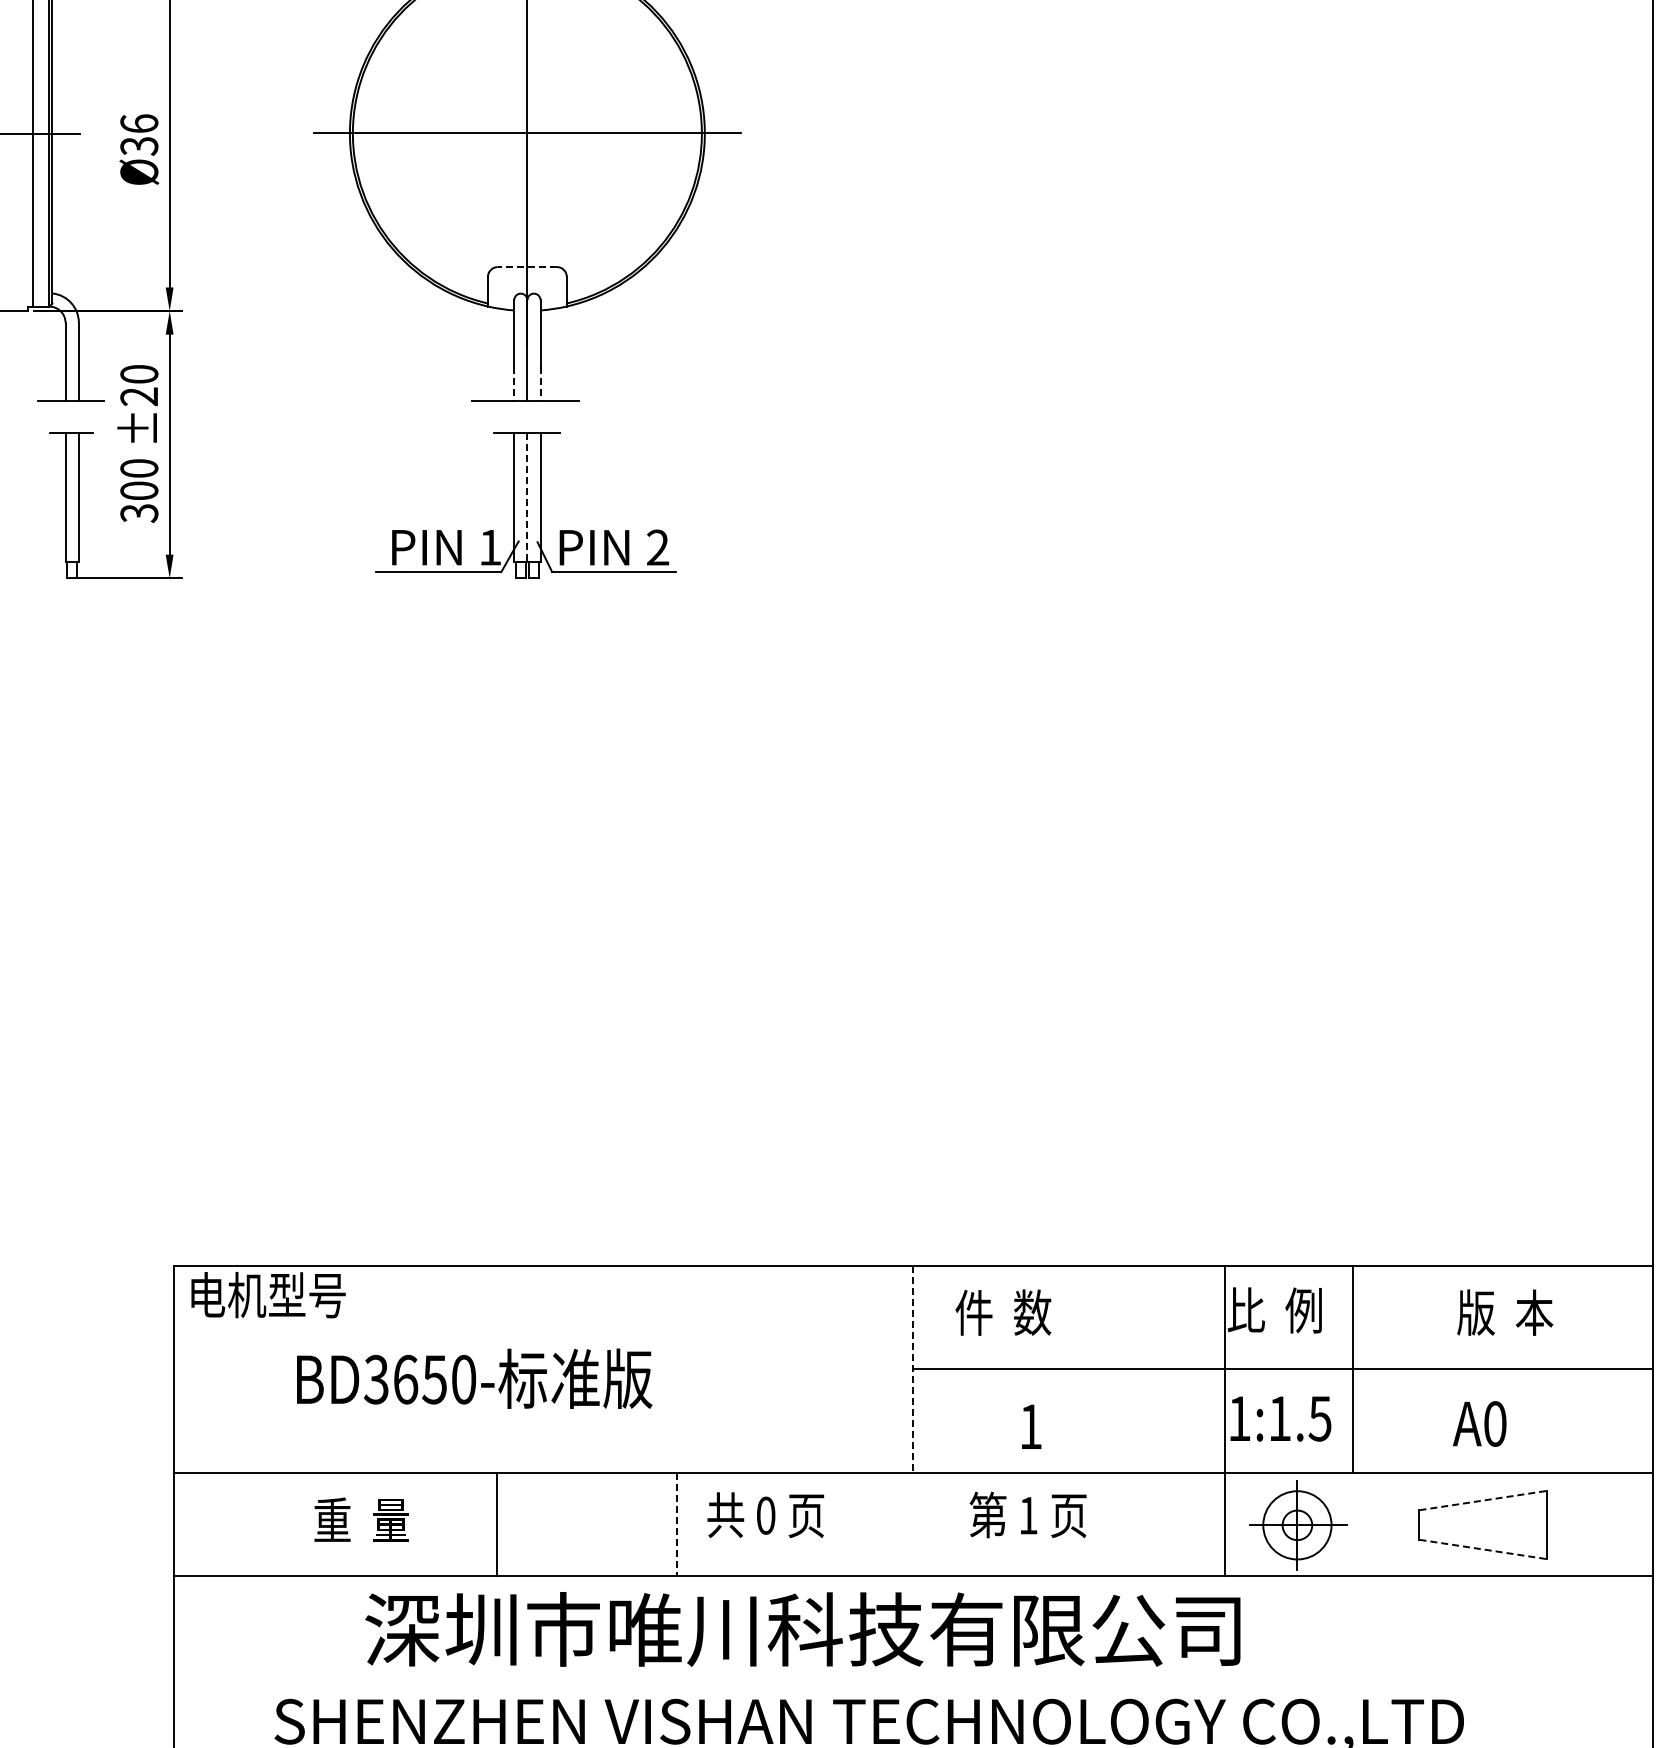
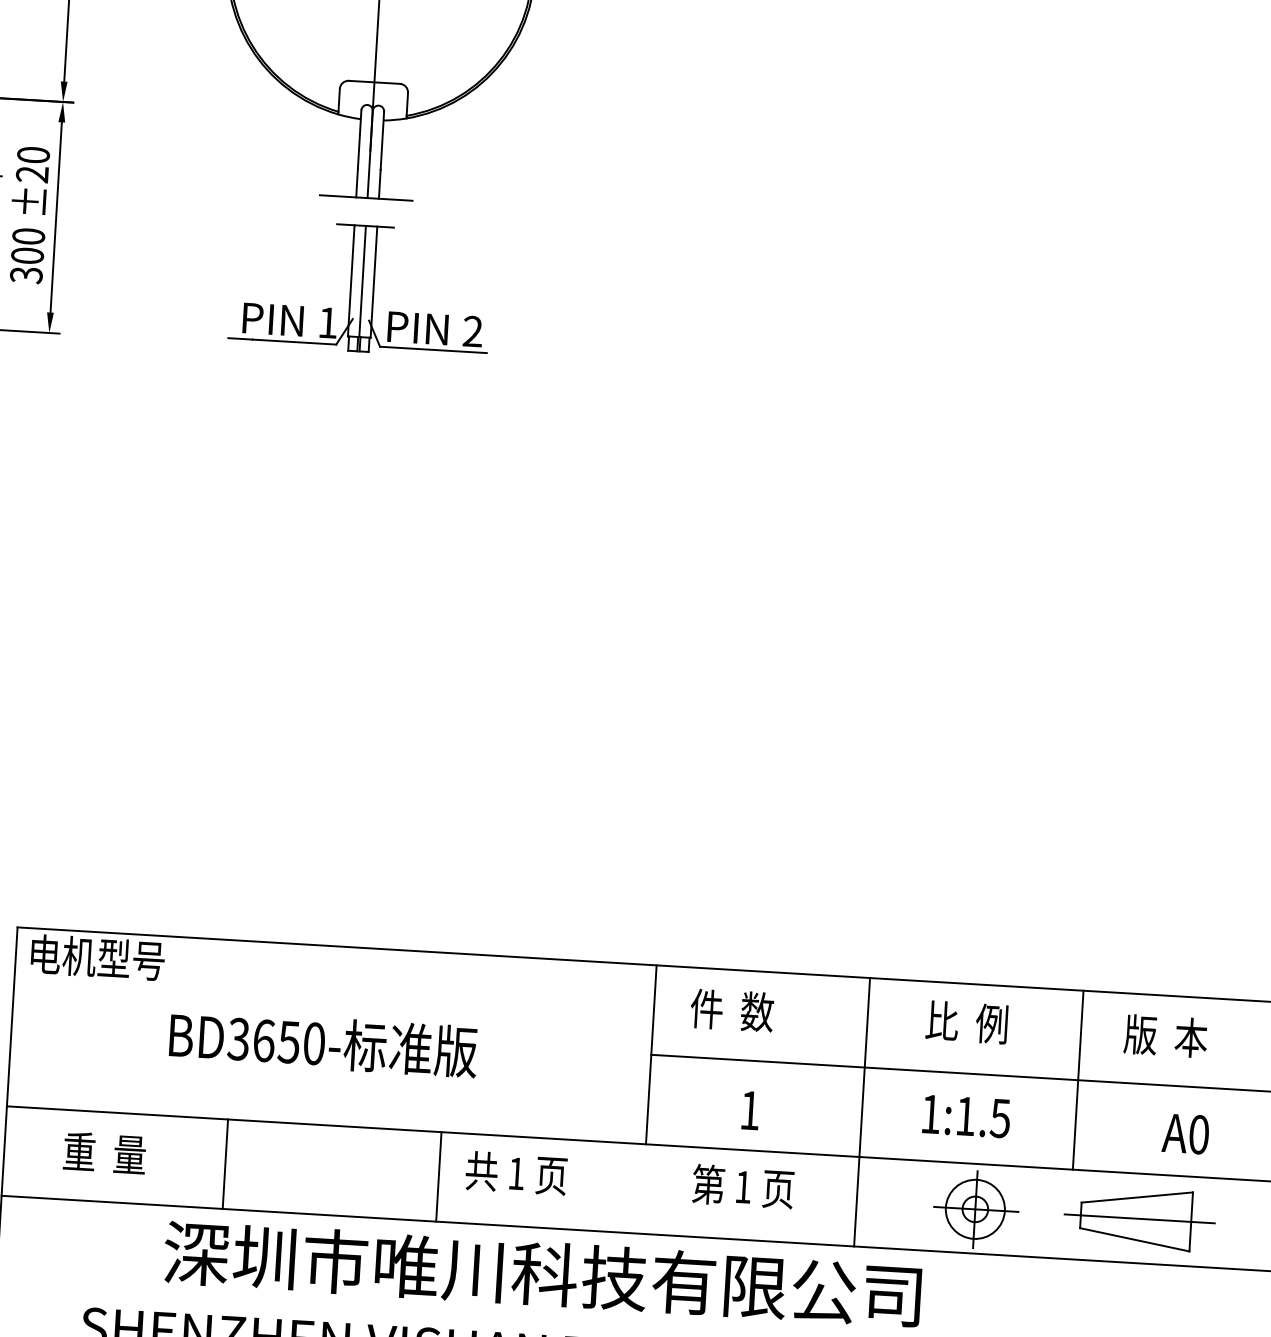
line: (527, 267) -> (374, 82), dashed -> solid
line: (514, 384) -> (357, 183), dashed -> solid
line: (540, 384) -> (379, 184), dashed -> solid
line: (527, 498) -> (362, 282), dashed -> solid
line: (1353, 1368) -> (1078, 1079), moved
line: (913, 1369) -> (651, 1054), dashed -> solid
text: (474, 1378) -> (323, 1043), moved
line: (1225, 1420) -> (862, 1111), moved
text: (1479, 1423) -> (1185, 1133), moved
line: (1483, 1500) -> (1137, 1197), dashed -> solid
text: (766, 1515) -> (517, 1173), 0 -> 1
text: (361, 1519) -> (104, 1152), moved
line: (496, 1524) -> (225, 1164), moved
line: (676, 1524) -> (438, 1176), dashed -> solid
line: (1487, 1525) -> (1139, 1219), added
line: (1483, 1549) -> (1134, 1239), dashed -> solid

